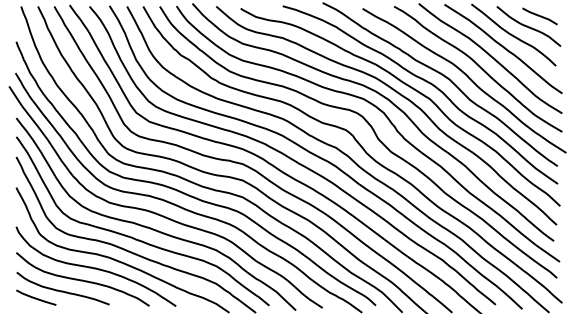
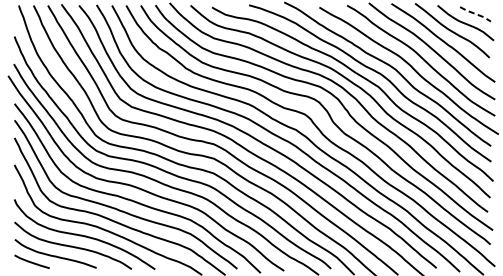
line: (540, 16) -> (475, 14), solid -> dashed

